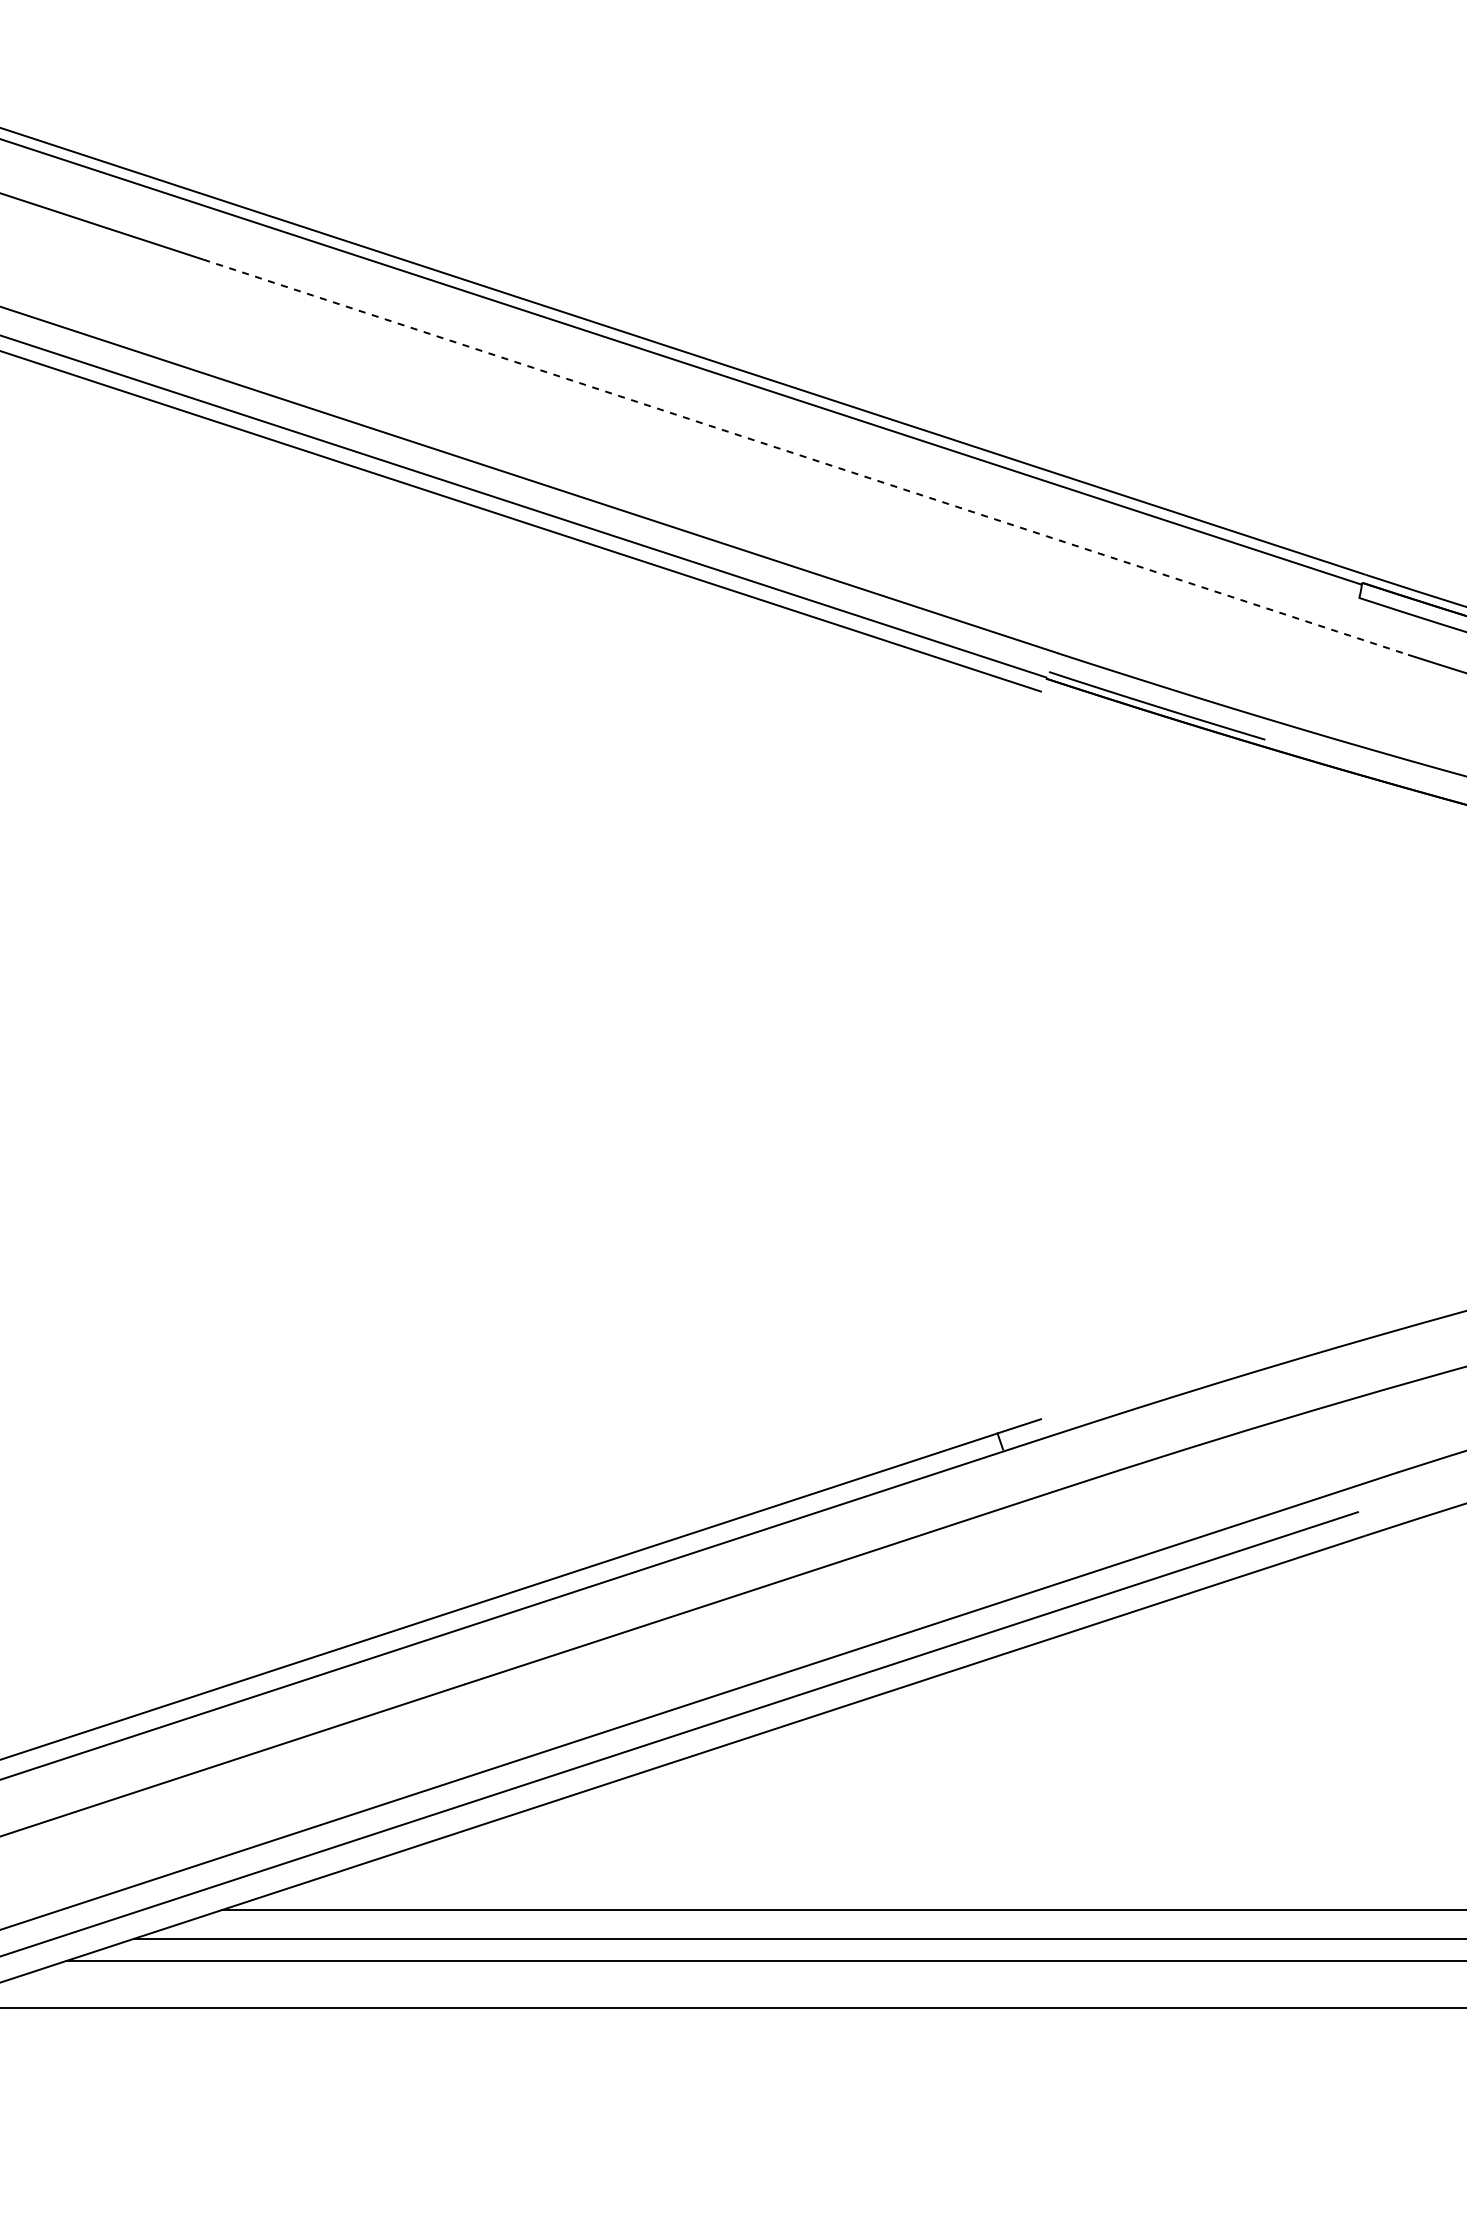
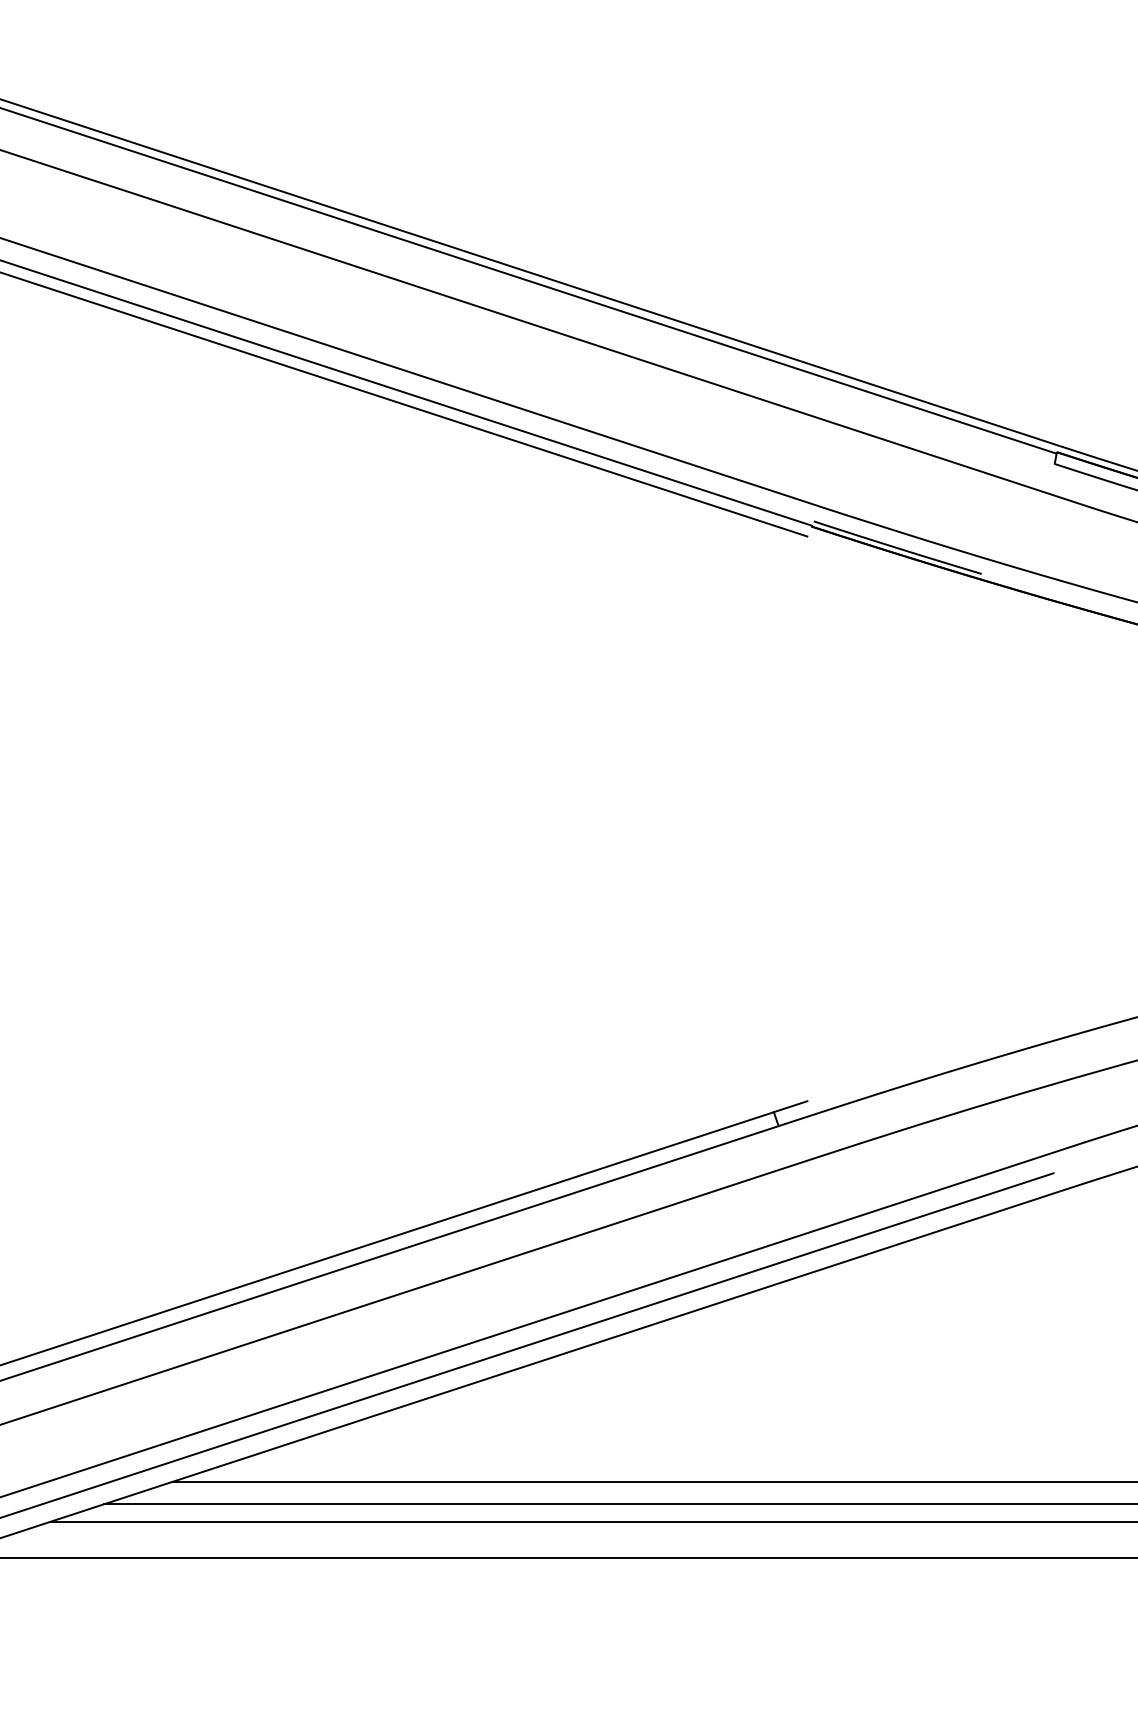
line: (805, 457) -> (624, 354), dashed -> solid

